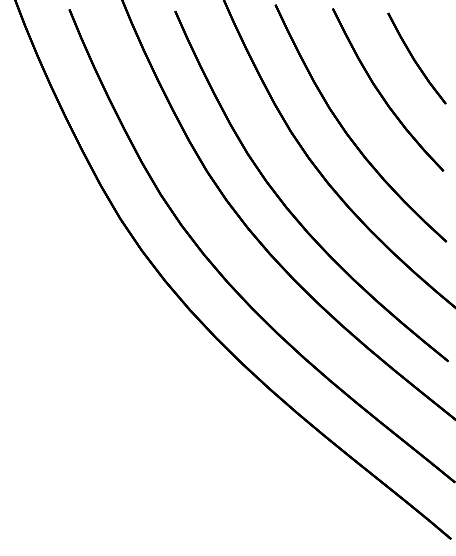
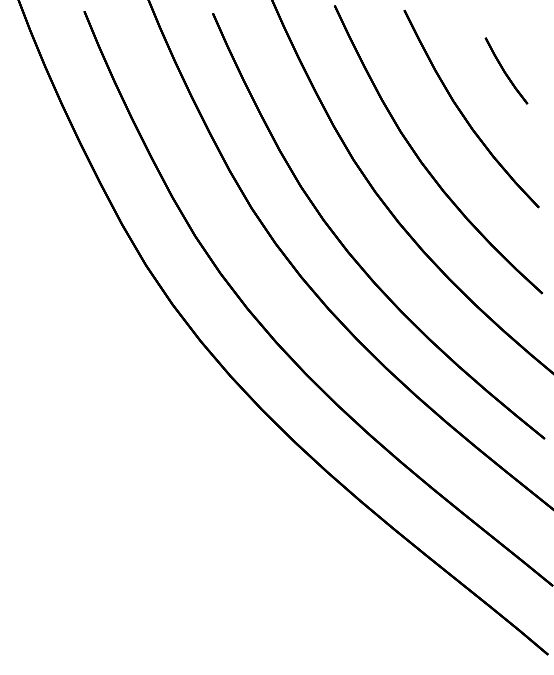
part: (416, 58) -> (506, 70), size x0.6

